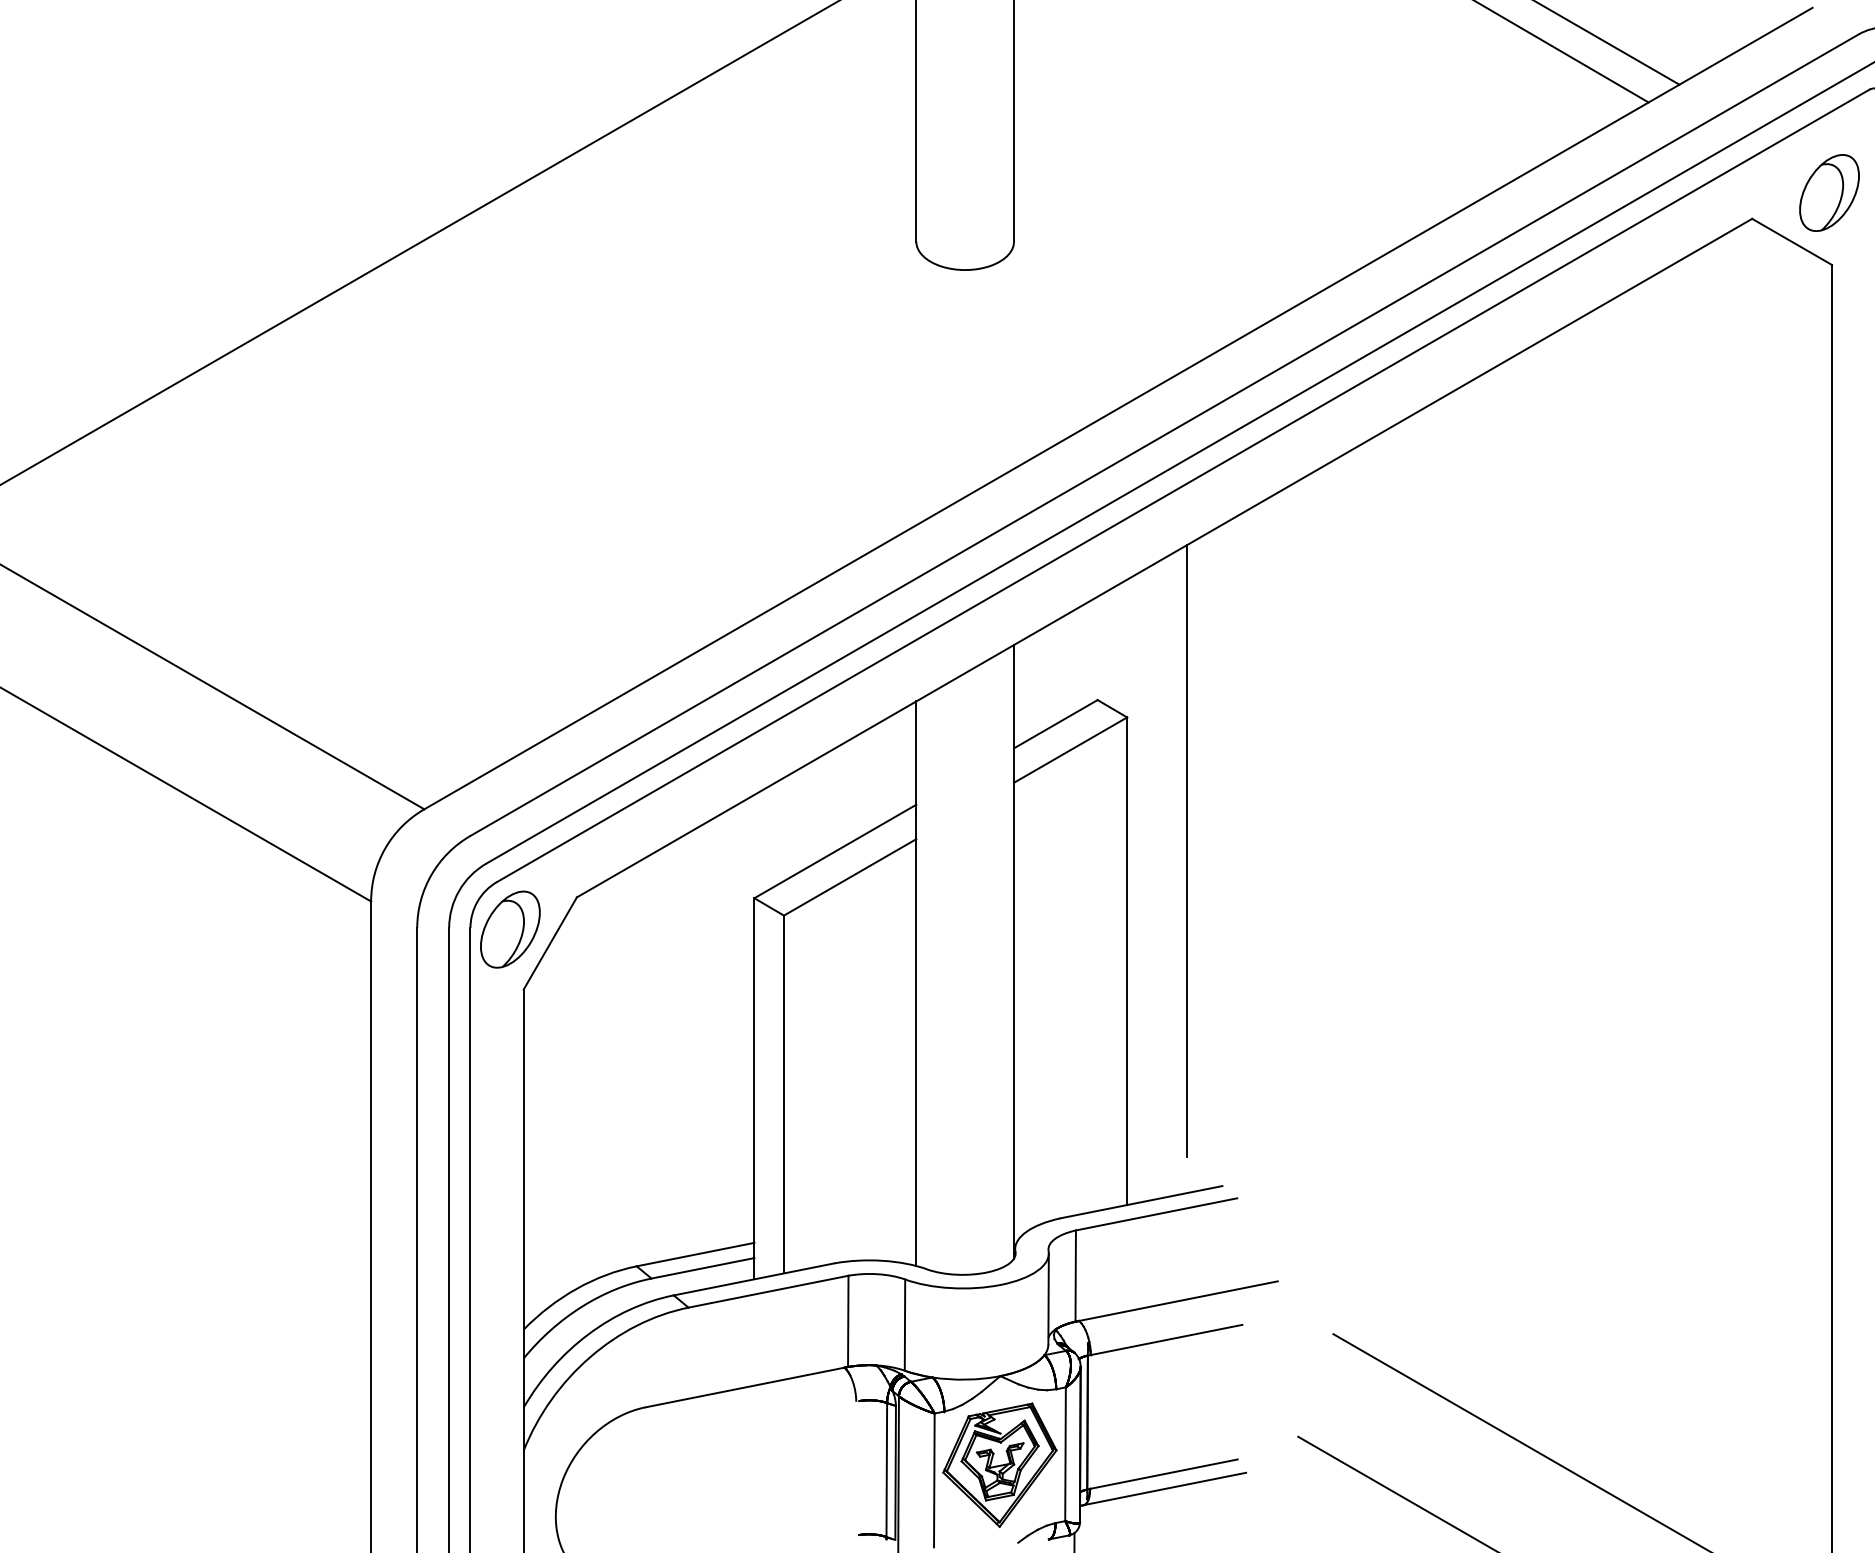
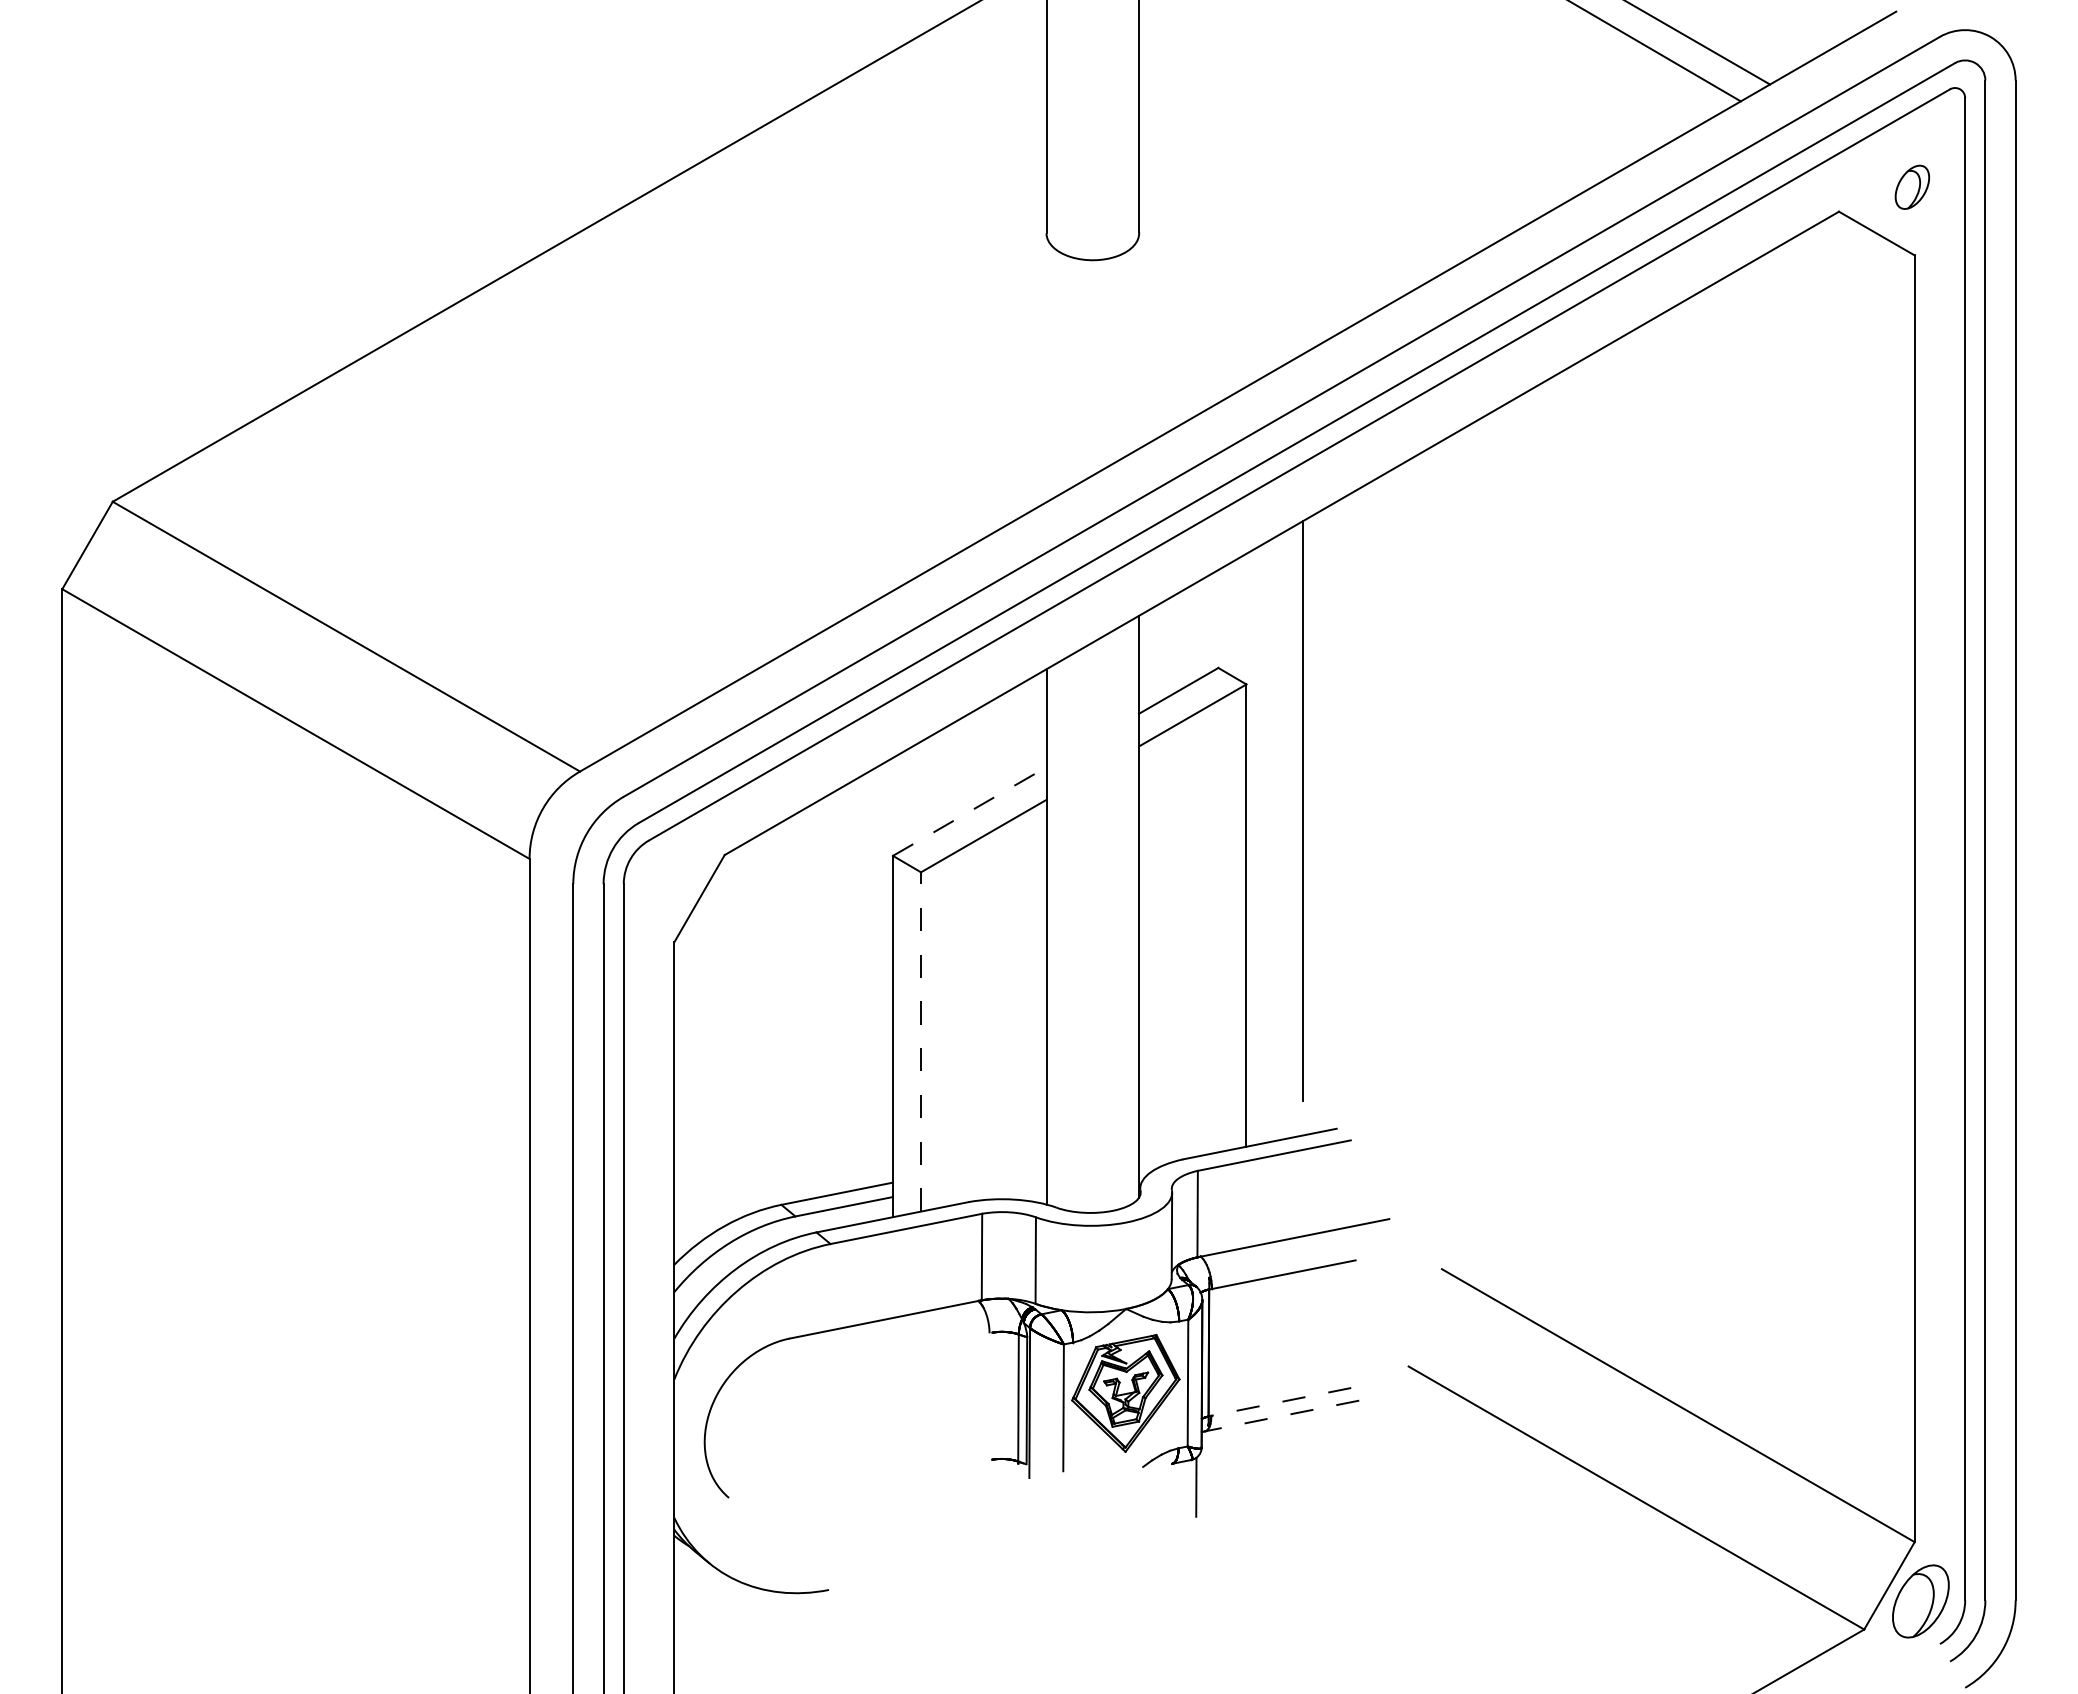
part: (1829, 193) -> (1912, 187), size x0.6
line: (835, 851) -> (969, 811), solid -> dashed
part: (510, 929) -> (661, 885), removed
line: (784, 1094) -> (921, 1041), solid -> dashed
line: (1163, 1474) -> (1280, 1402), solid -> dashed
line: (1165, 1488) -> (1282, 1415), solid -> dashed

